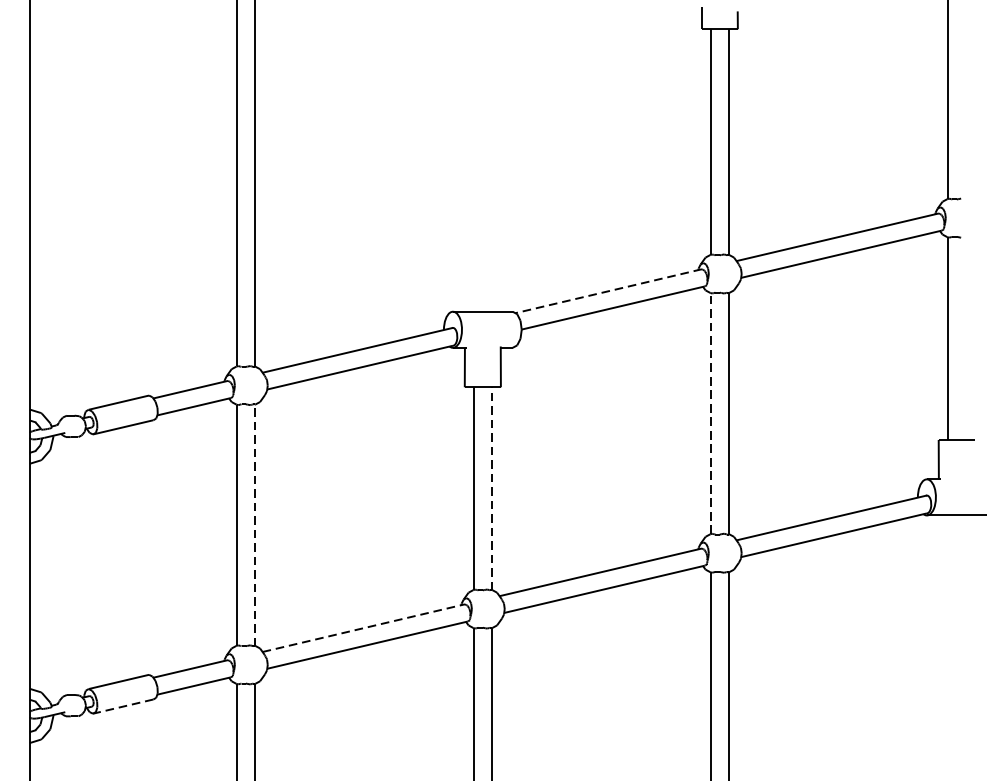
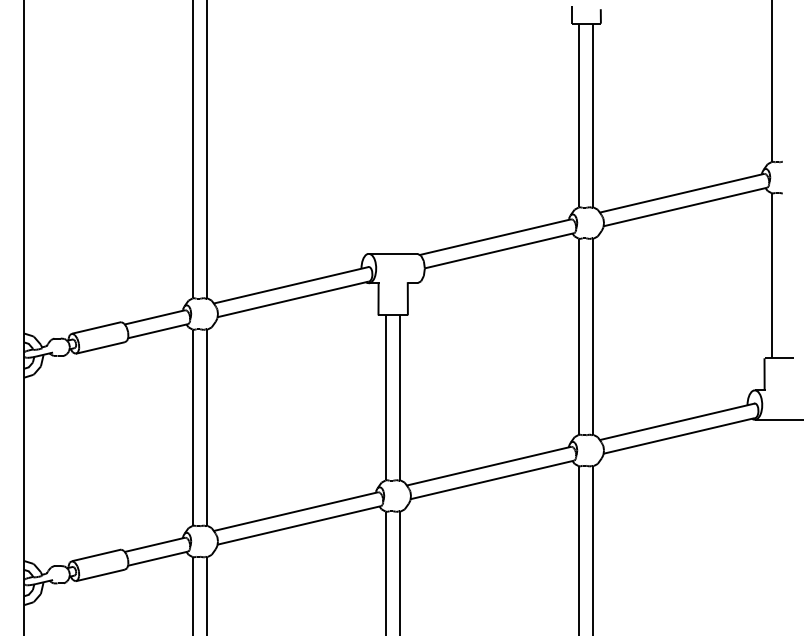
line: (608, 291) -> (495, 237), dashed -> solid
line: (711, 413) -> (579, 336), dashed -> solid
line: (491, 489) -> (400, 398), dashed -> solid
line: (254, 524) -> (207, 427), dashed -> solid
line: (364, 628) -> (296, 511), dashed -> solid
line: (122, 706) -> (99, 575), dashed -> solid

